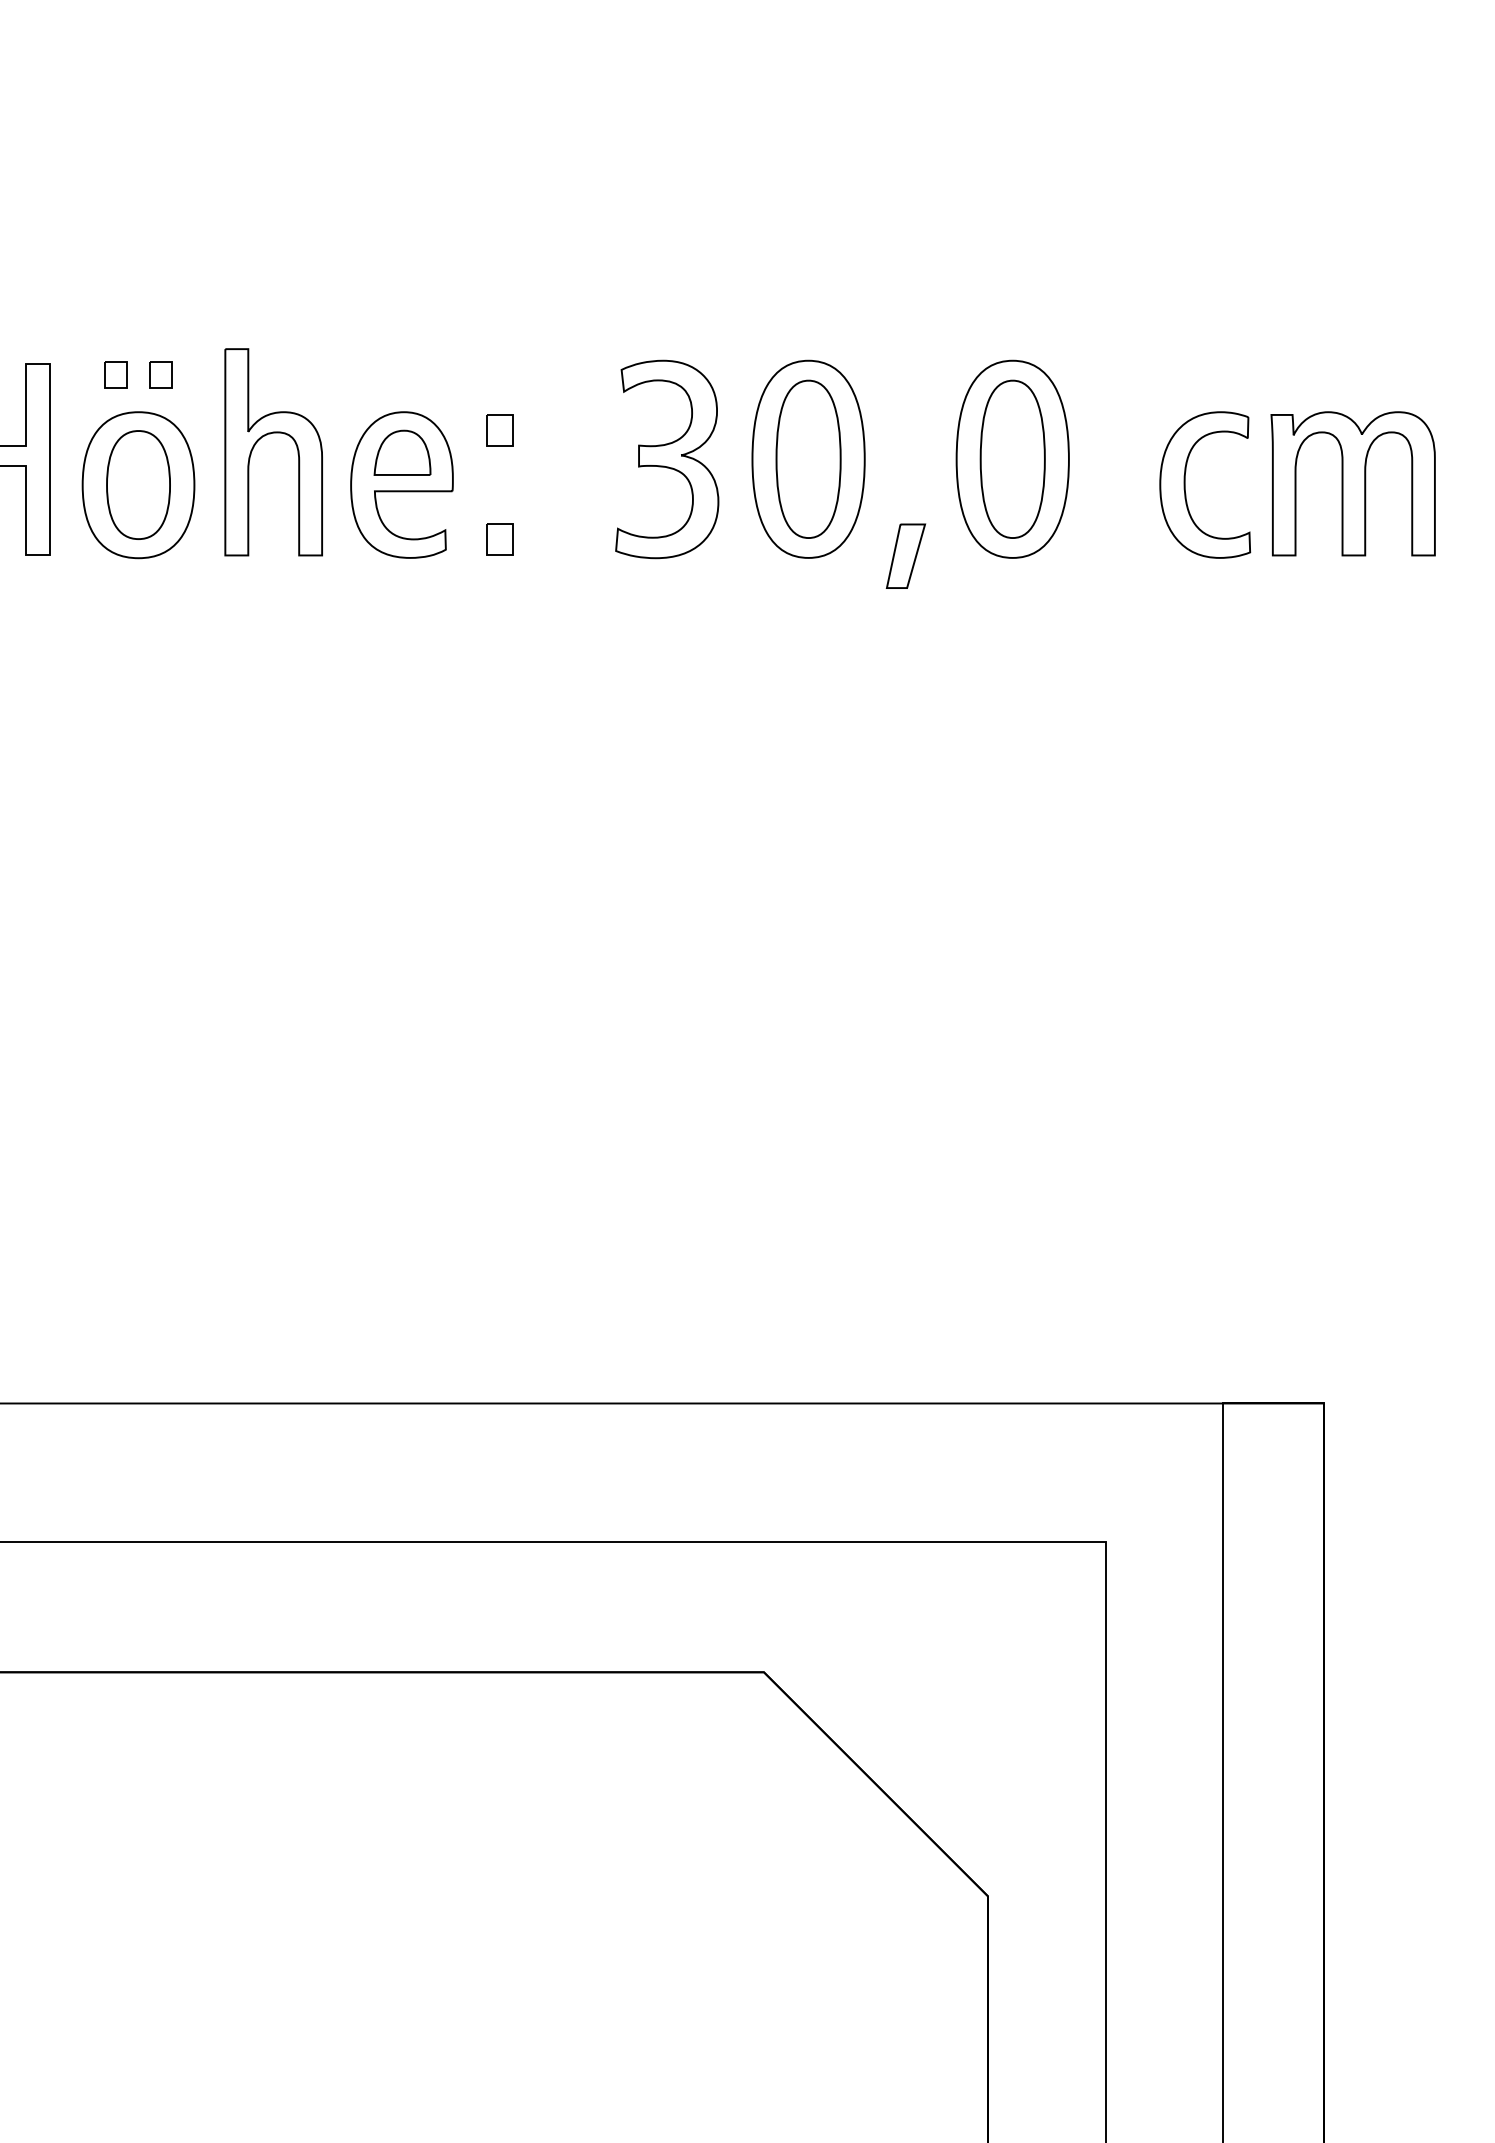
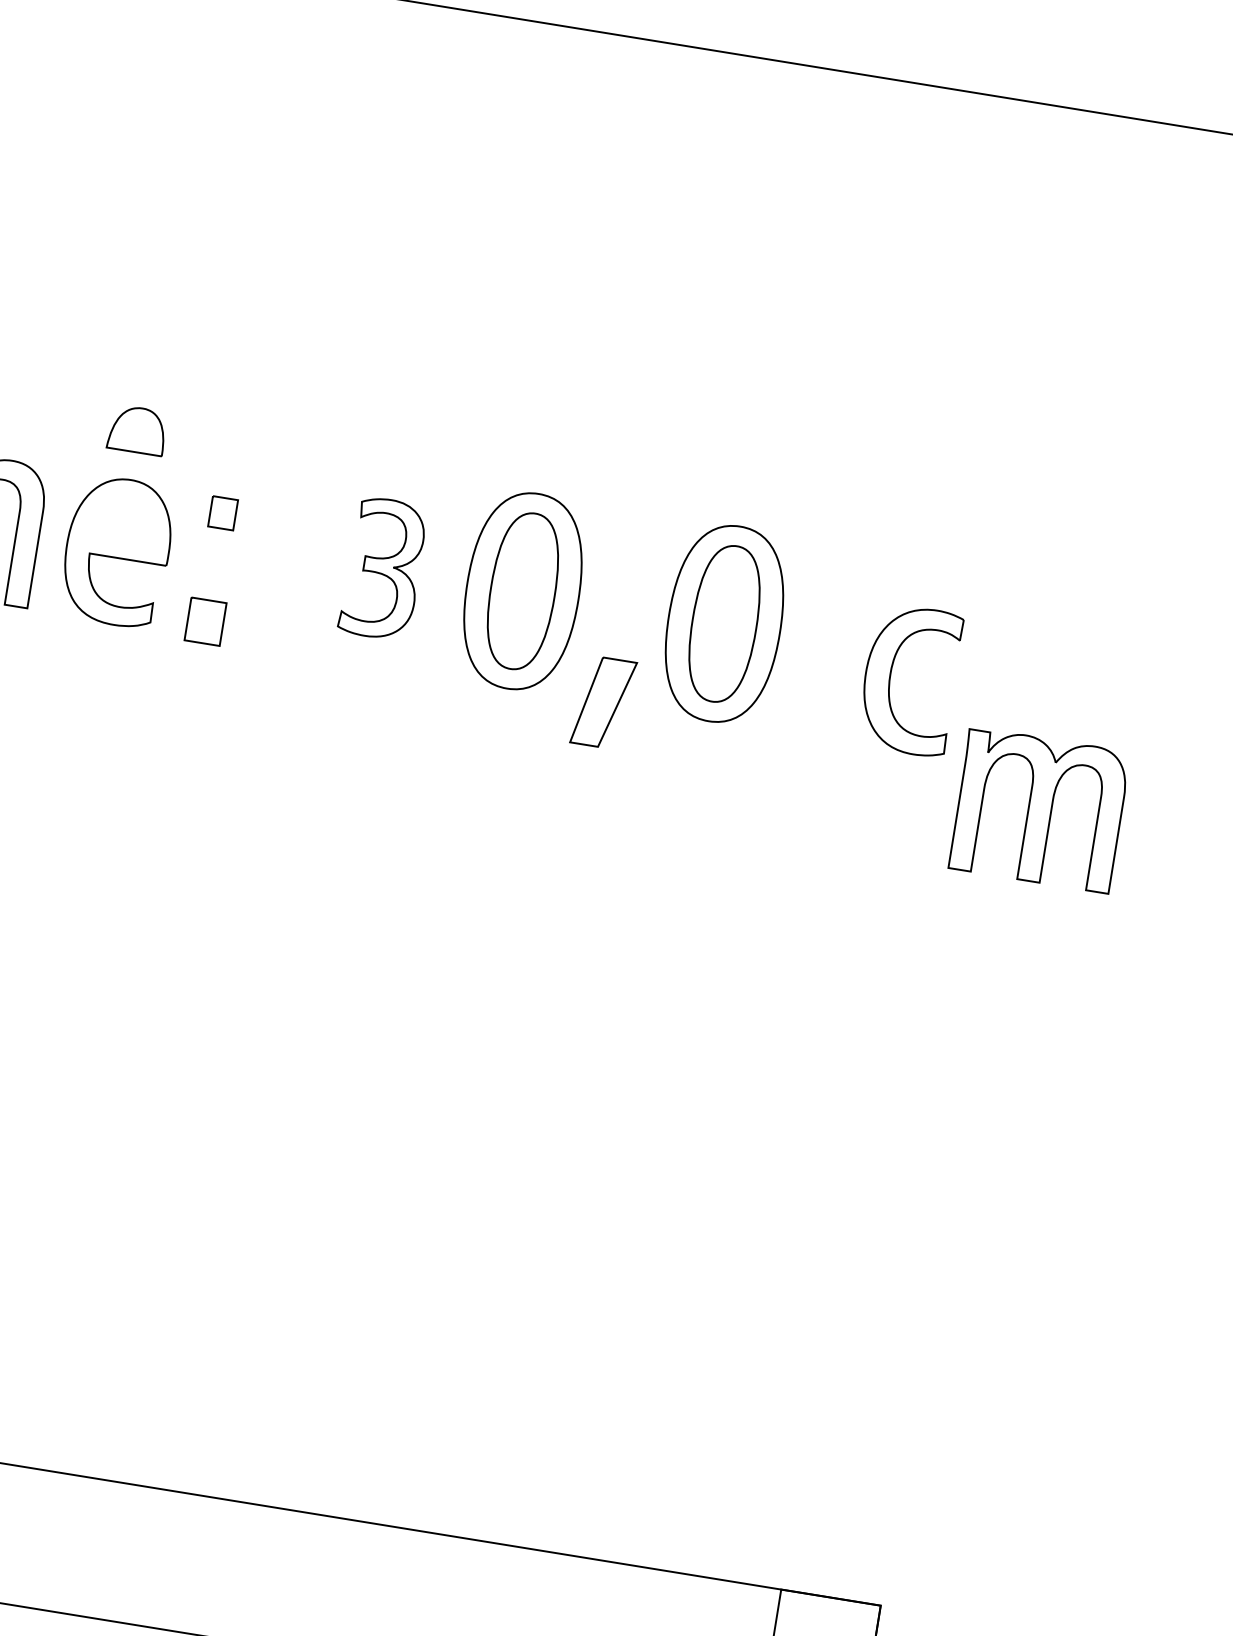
part: (402, 452) -> (137, 429), moved
part: (667, 459) -> (383, 568), size x0.7
part: (1352, 483) -> (1038, 809), moved
part: (499, 539) -> (205, 620), size x1.4
part: (905, 555) -> (603, 701), size x1.4

